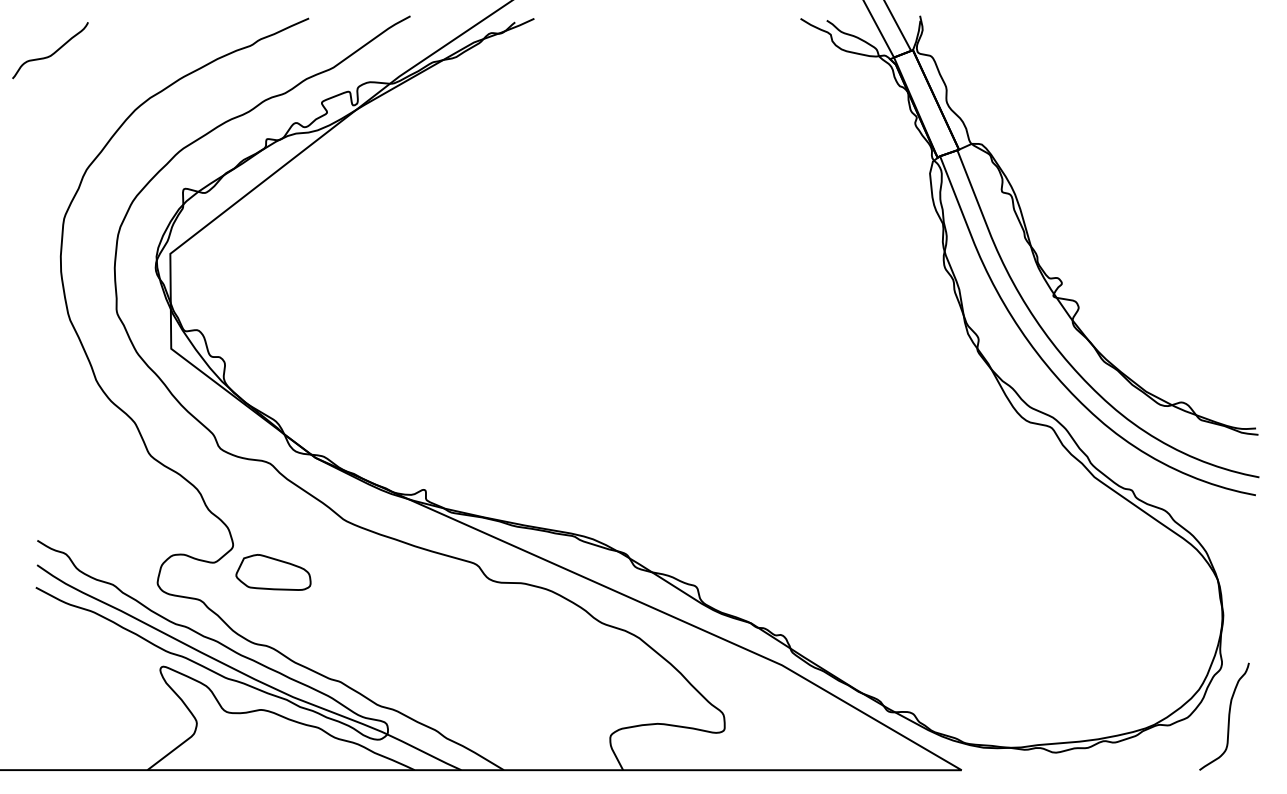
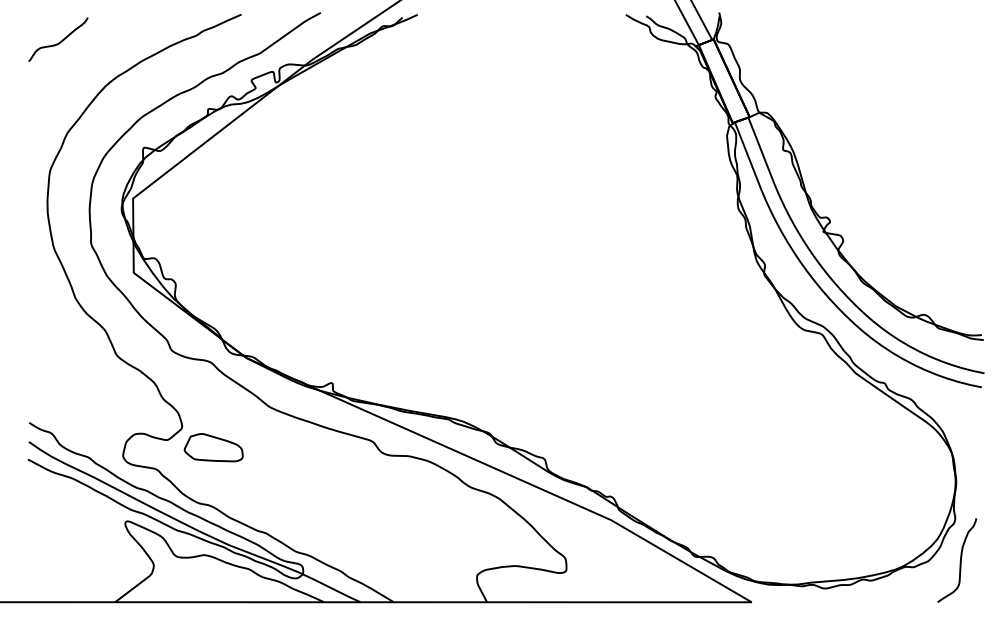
curve: (51, 52) -> (59, 41), moved

